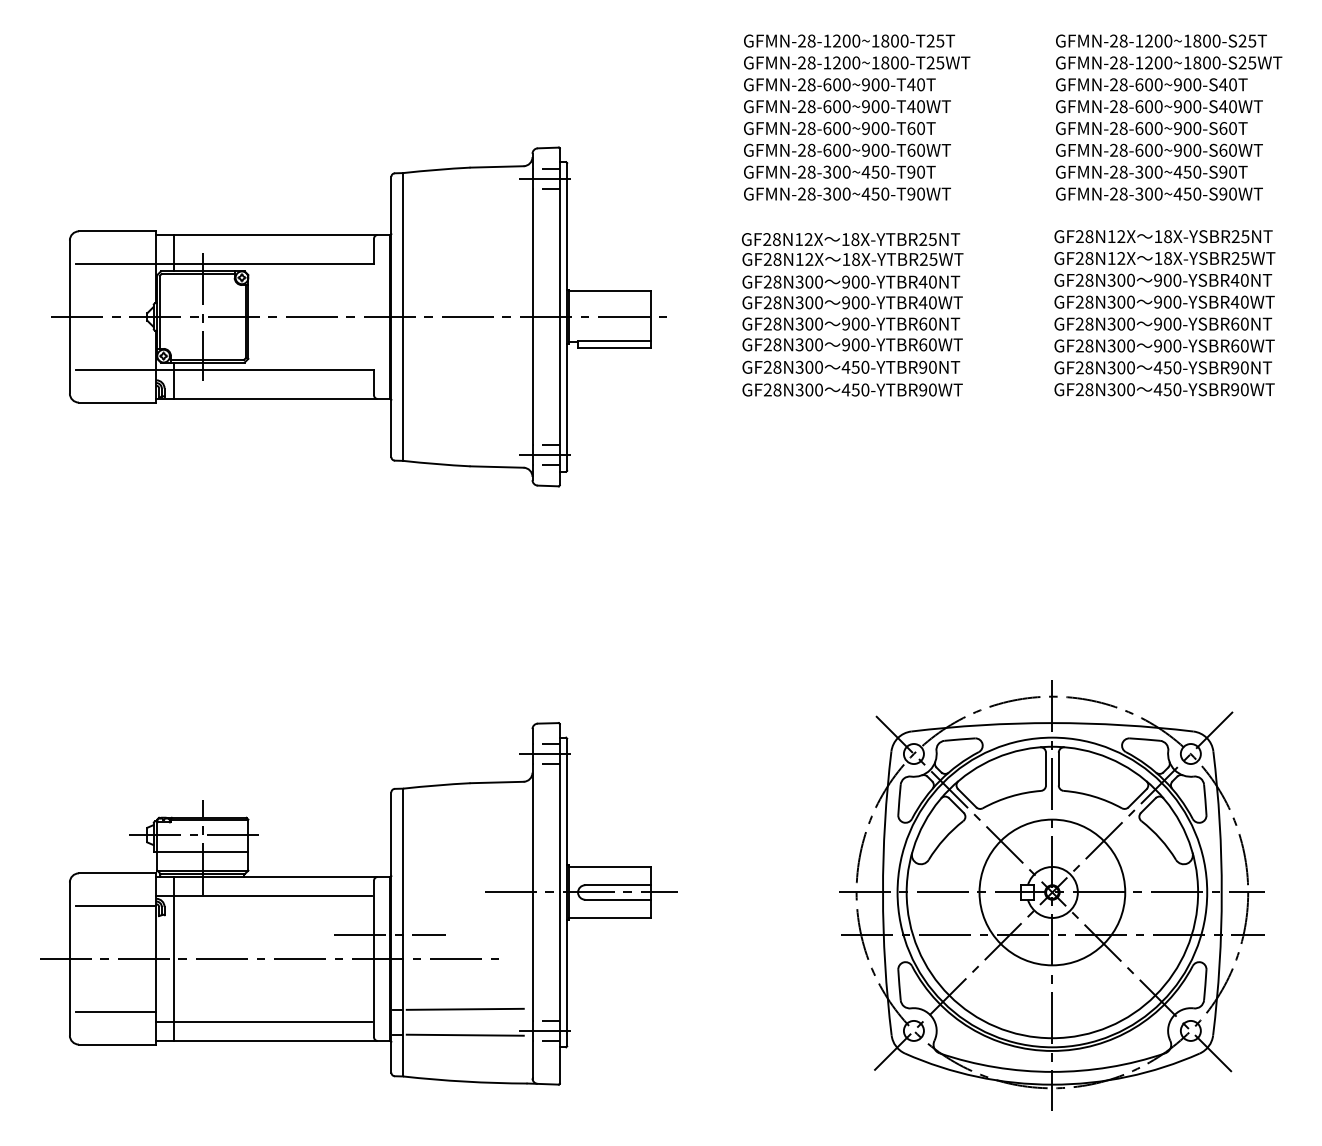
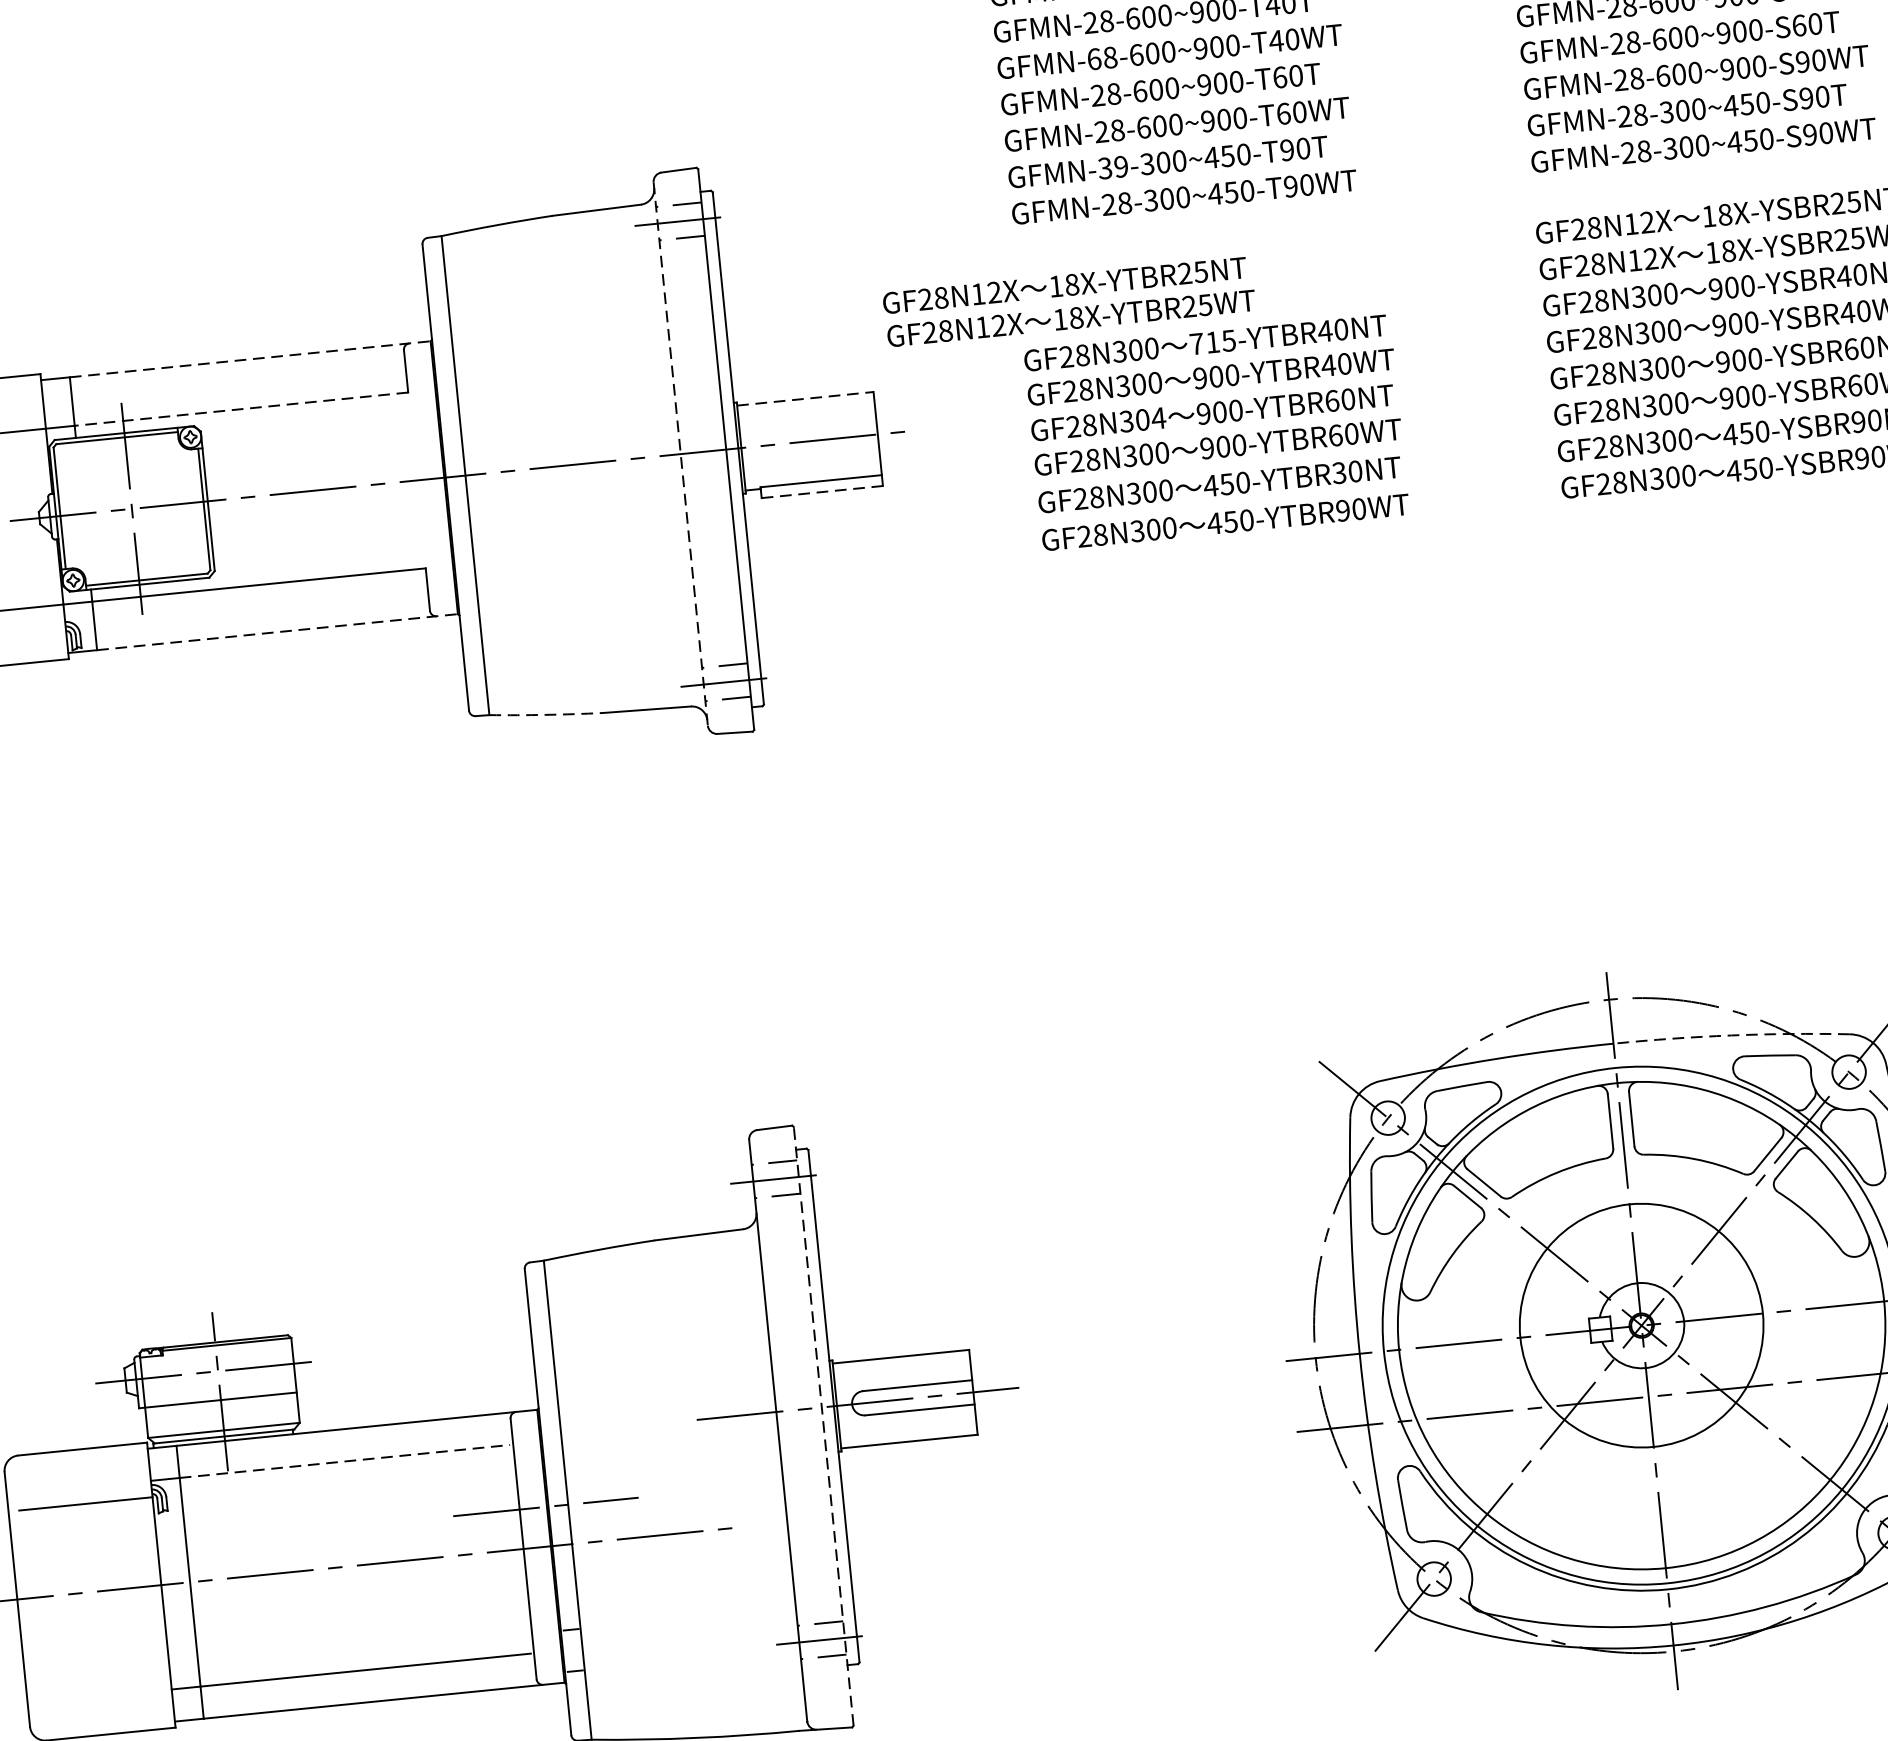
text: (802, 106) -> (1095, 58), GFMN-28-600~900-T40WT -> GFMN-68-600~900-T40WT
text: (1223, 149) -> (1803, 60), GFMN-28-600~900-S60WT -> GFMN-28-600~900-S90WT
text: (806, 171) -> (1112, 166), GFMN-28-300~450-T90T -> GFMN-39-300~450-T90T
line: (282, 235) -> (251, 360), solid -> dashed
text: (852, 249) -> (1068, 301), moved
line: (273, 264) -> (240, 409), solid -> dashed
text: (855, 281) -> (1212, 341), 900-YTBR40NT -> 715-YTBR40NT
line: (609, 291) -> (804, 398), solid -> dashed
line: (532, 317) -> (680, 454), solid -> dashed
text: (818, 323) -> (1157, 417), GF28N300 -> GF28N304
line: (614, 347) -> (822, 491), solid -> dashed
text: (923, 367) -> (1339, 473), 450-YTBR90NT -> 450-YTBR30NT
line: (282, 398) -> (278, 631), solid -> dashed
arc: (436, 464) -> (545, 715), solid -> dashed
arc: (1123, 725) -> (1732, 1035), solid -> dashed
line: (273, 896) -> (345, 1461), solid -> dashed
line: (559, 903) -> (823, 1425), solid -> dashed
line: (464, 1008) -> (682, 1616), removed
line: (116, 1011) -> (103, 1679), removed
line: (464, 1034) -> (686, 1659), removed

